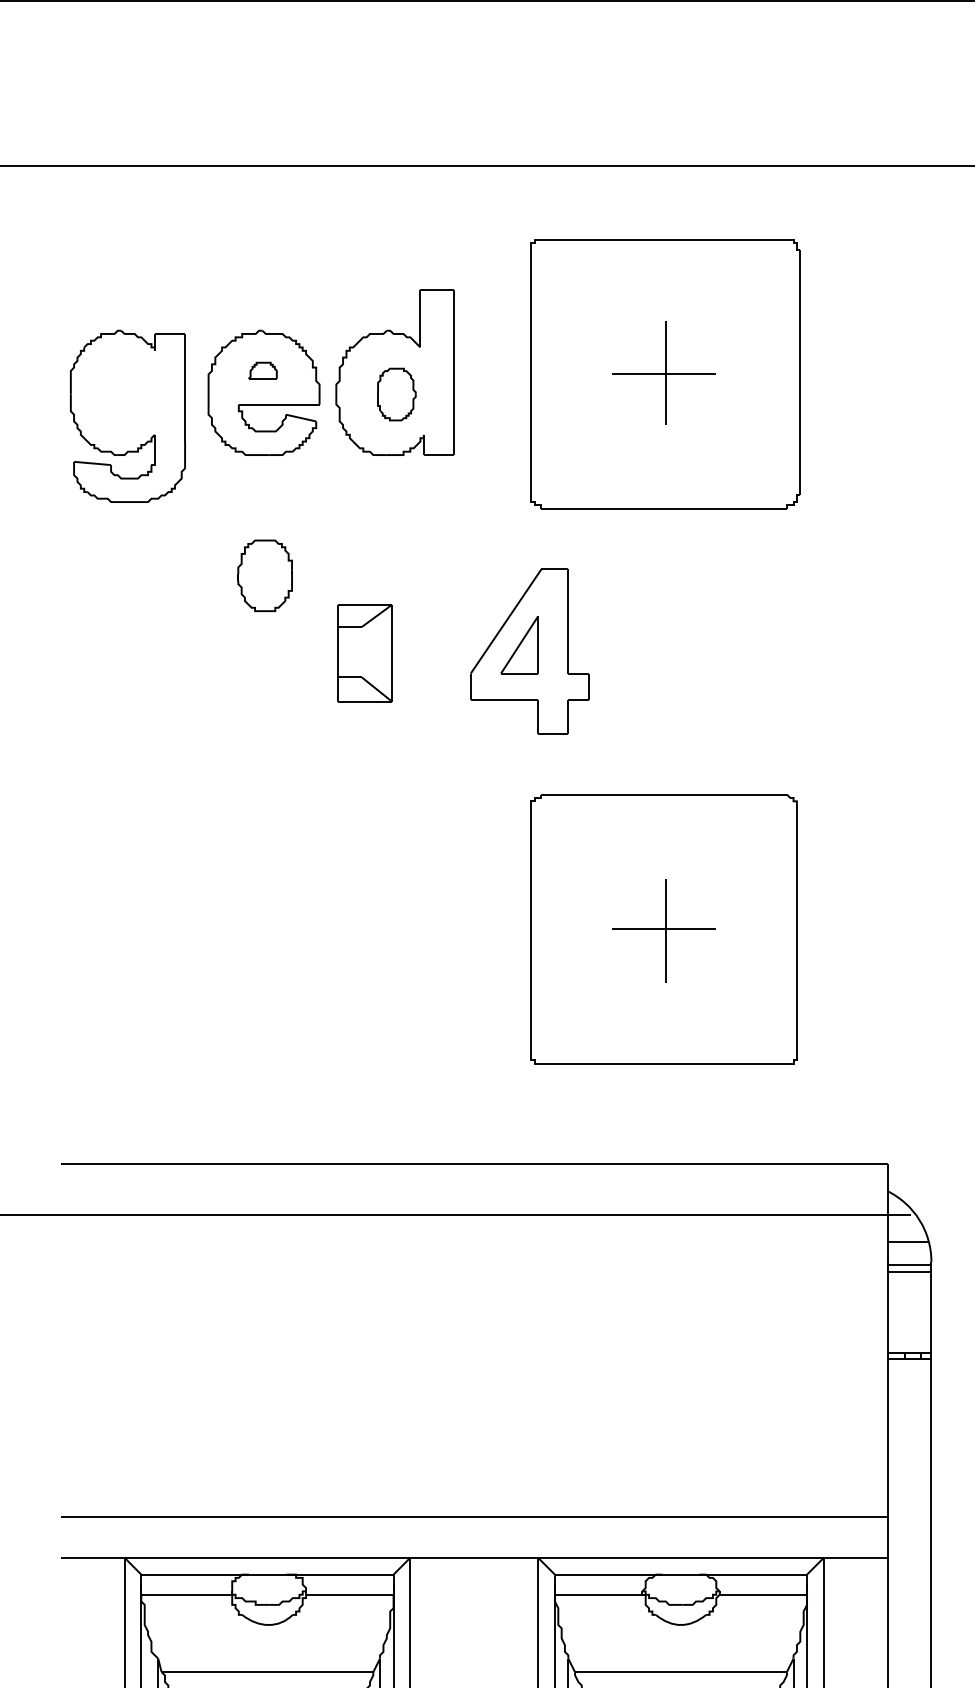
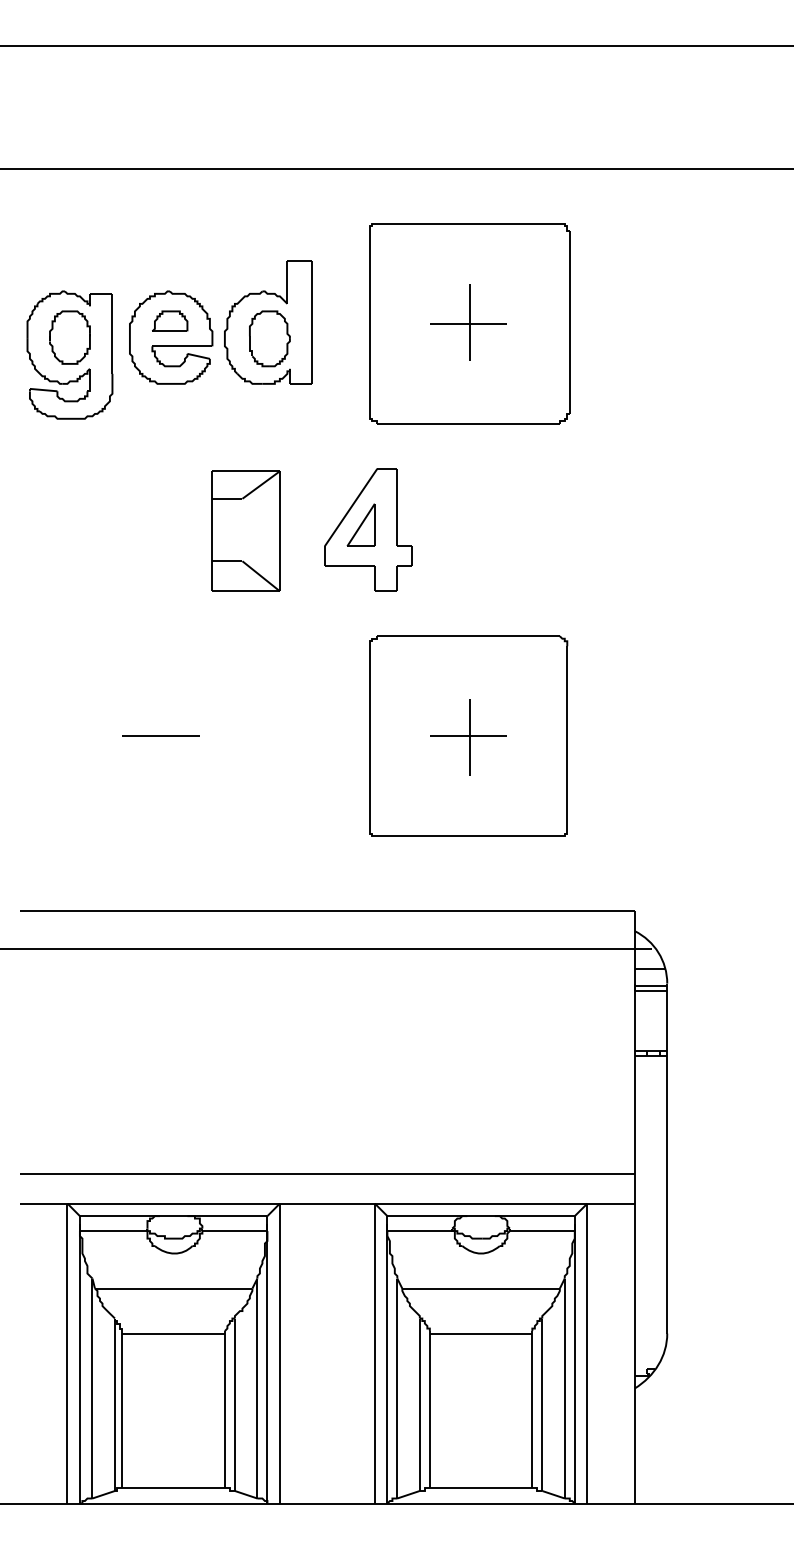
part: (263, 369) -> (170, 320), size x1.67
part: (396, 394) -> (269, 338), size x1.43
part: (264, 575) -> (69, 337), moved
part: (364, 652) -> (245, 530), size x1.67
line: (249, 928) -> (160, 735), added

